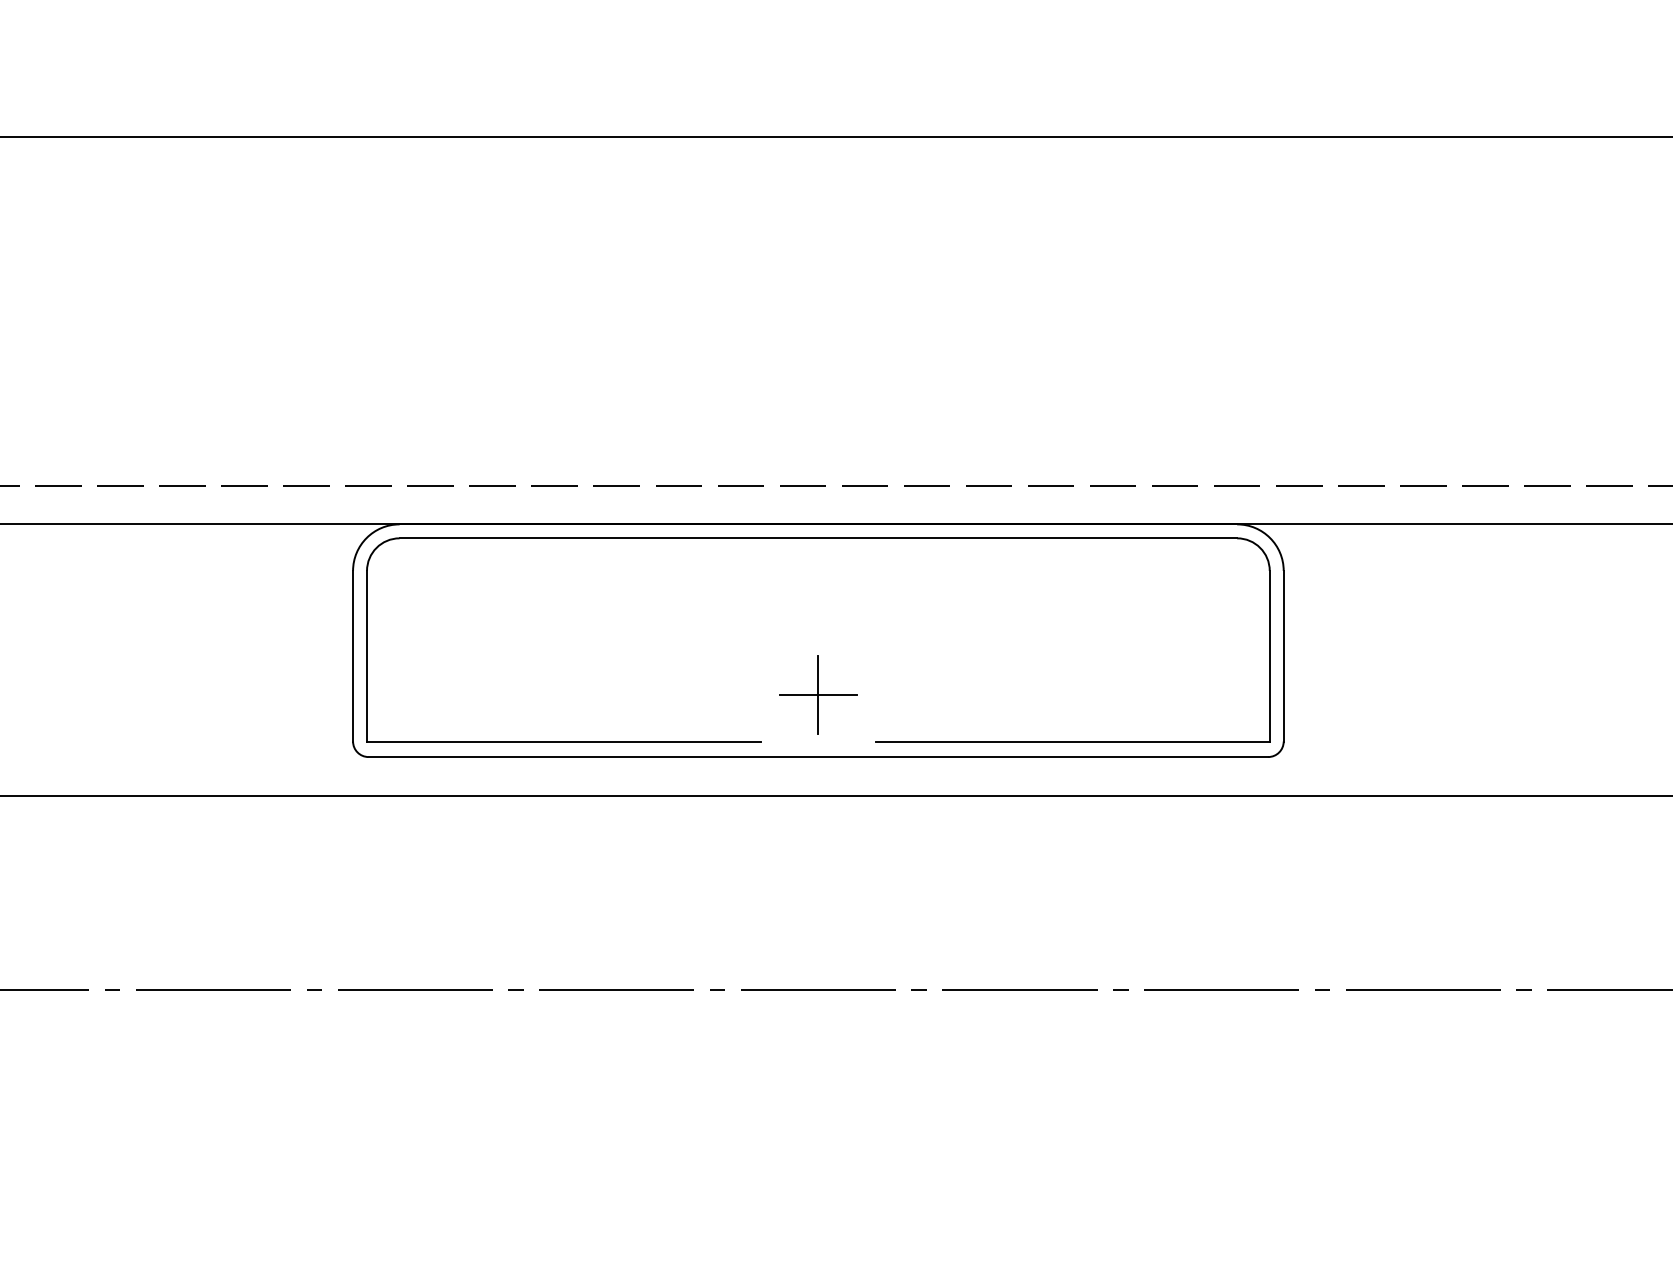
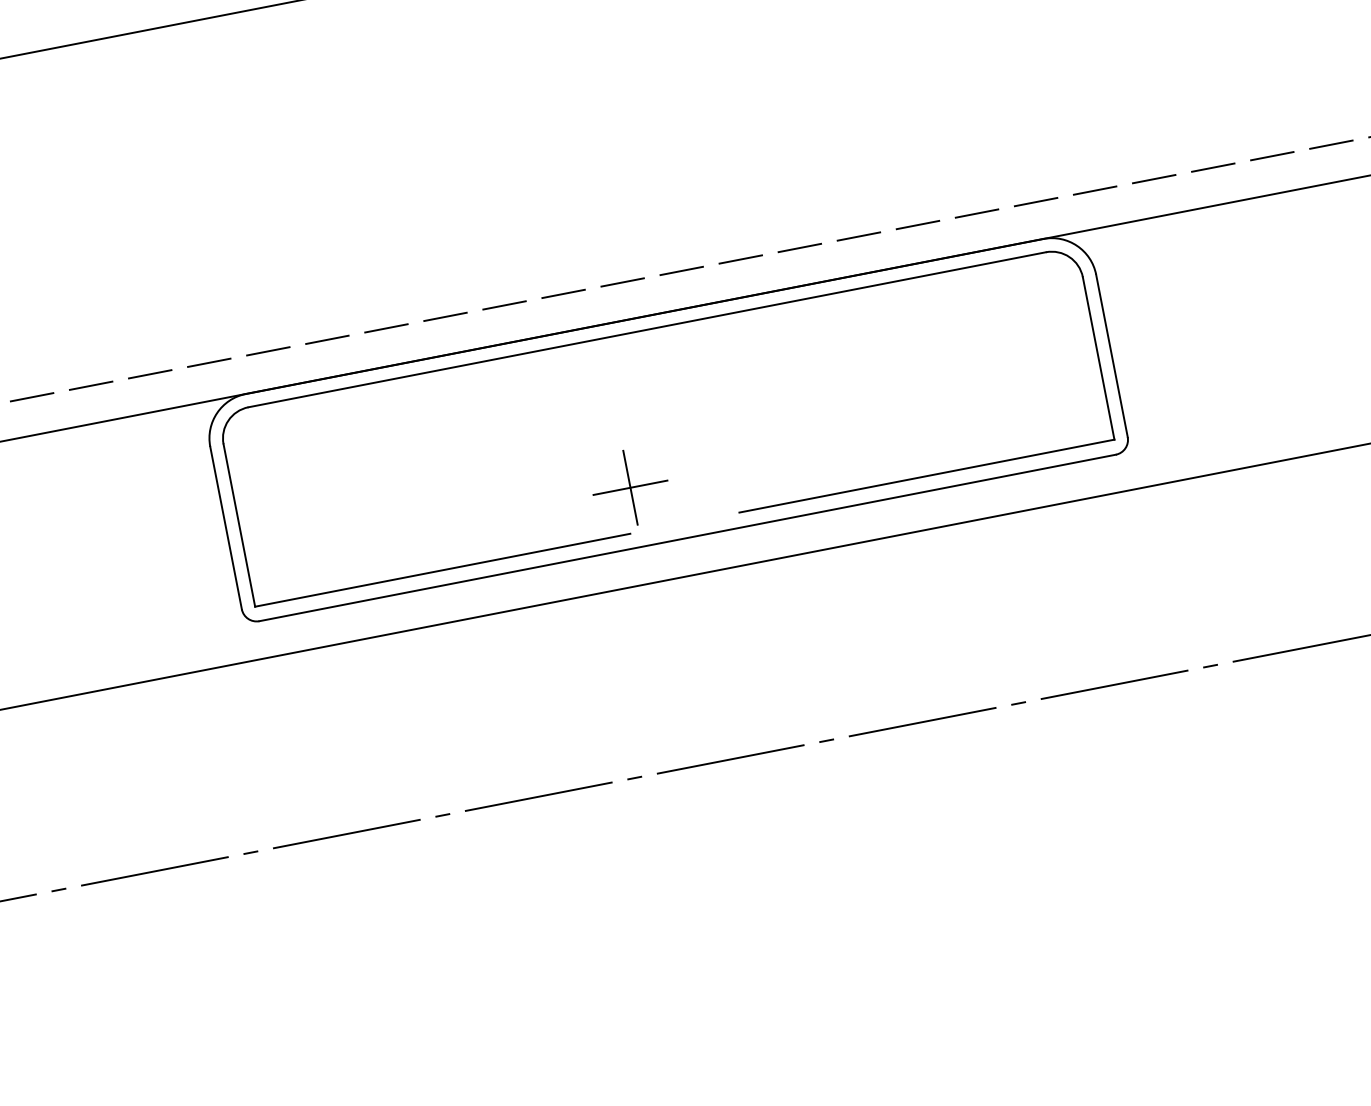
part: (818, 694) -> (630, 487), moved

